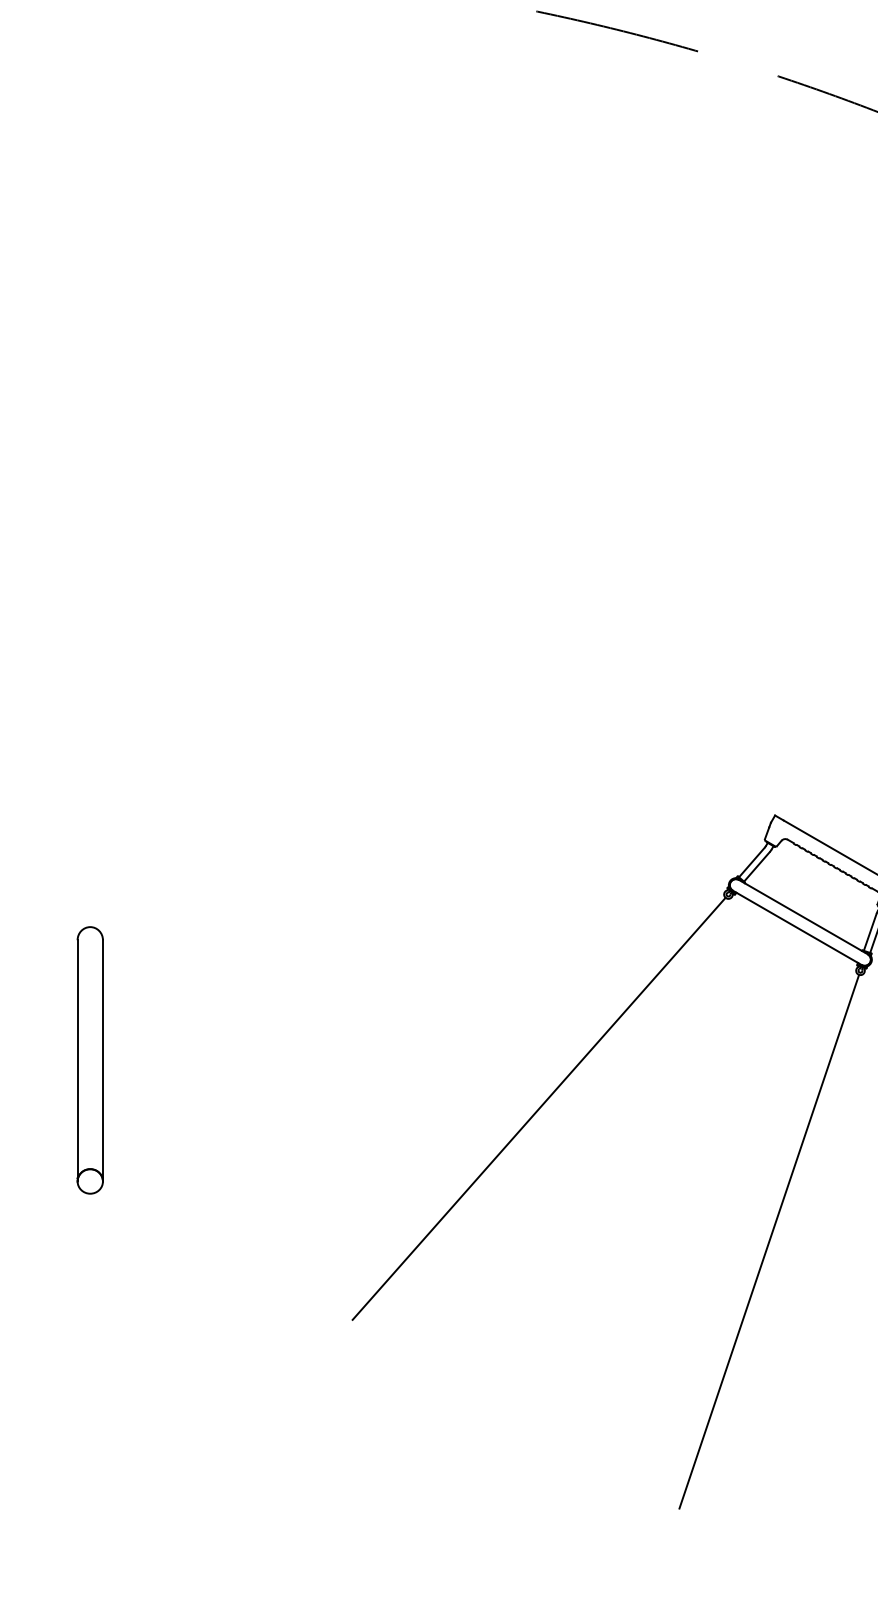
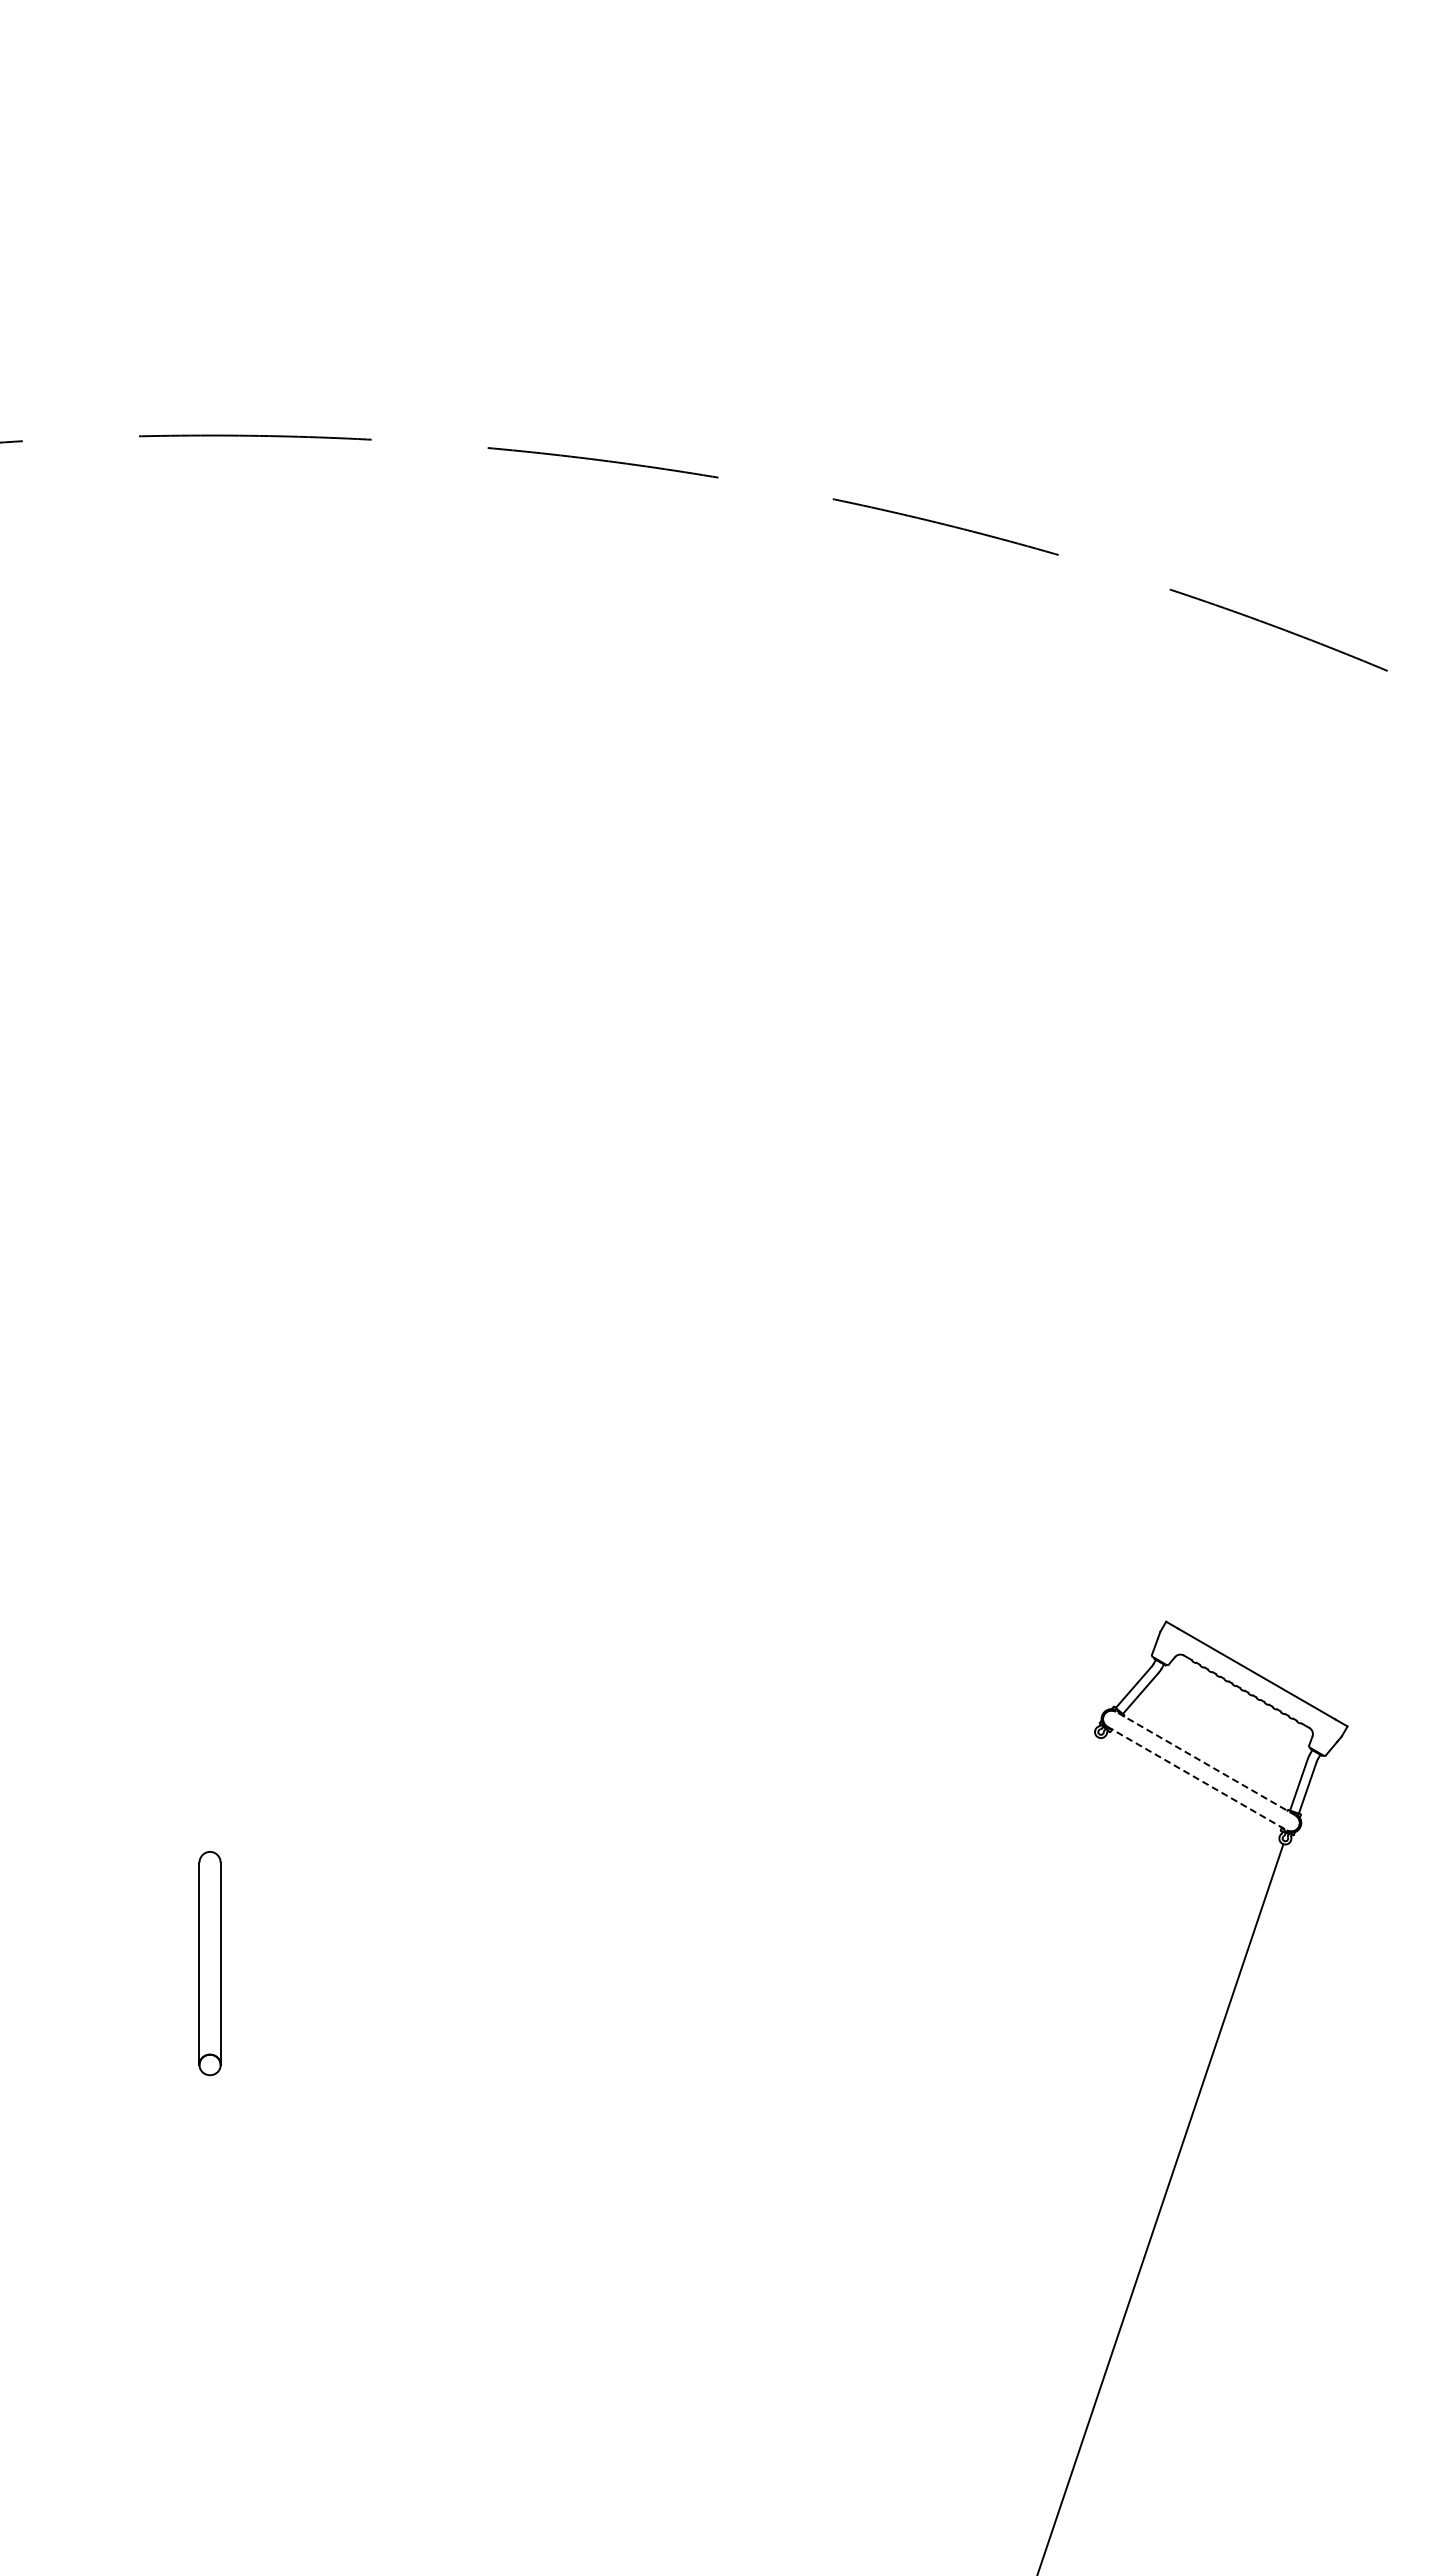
line: (803, 917) -> (1205, 1763), solid -> dashed
line: (797, 927) -> (1197, 1778), solid -> dashed
part: (89, 1060) -> (209, 1963), size x0.6
line: (538, 1108) -> (836, 2030), removed

